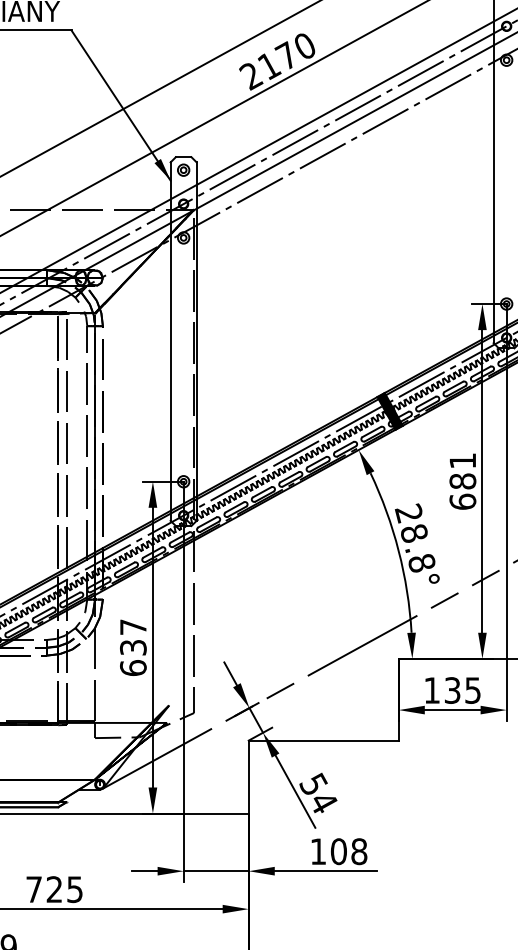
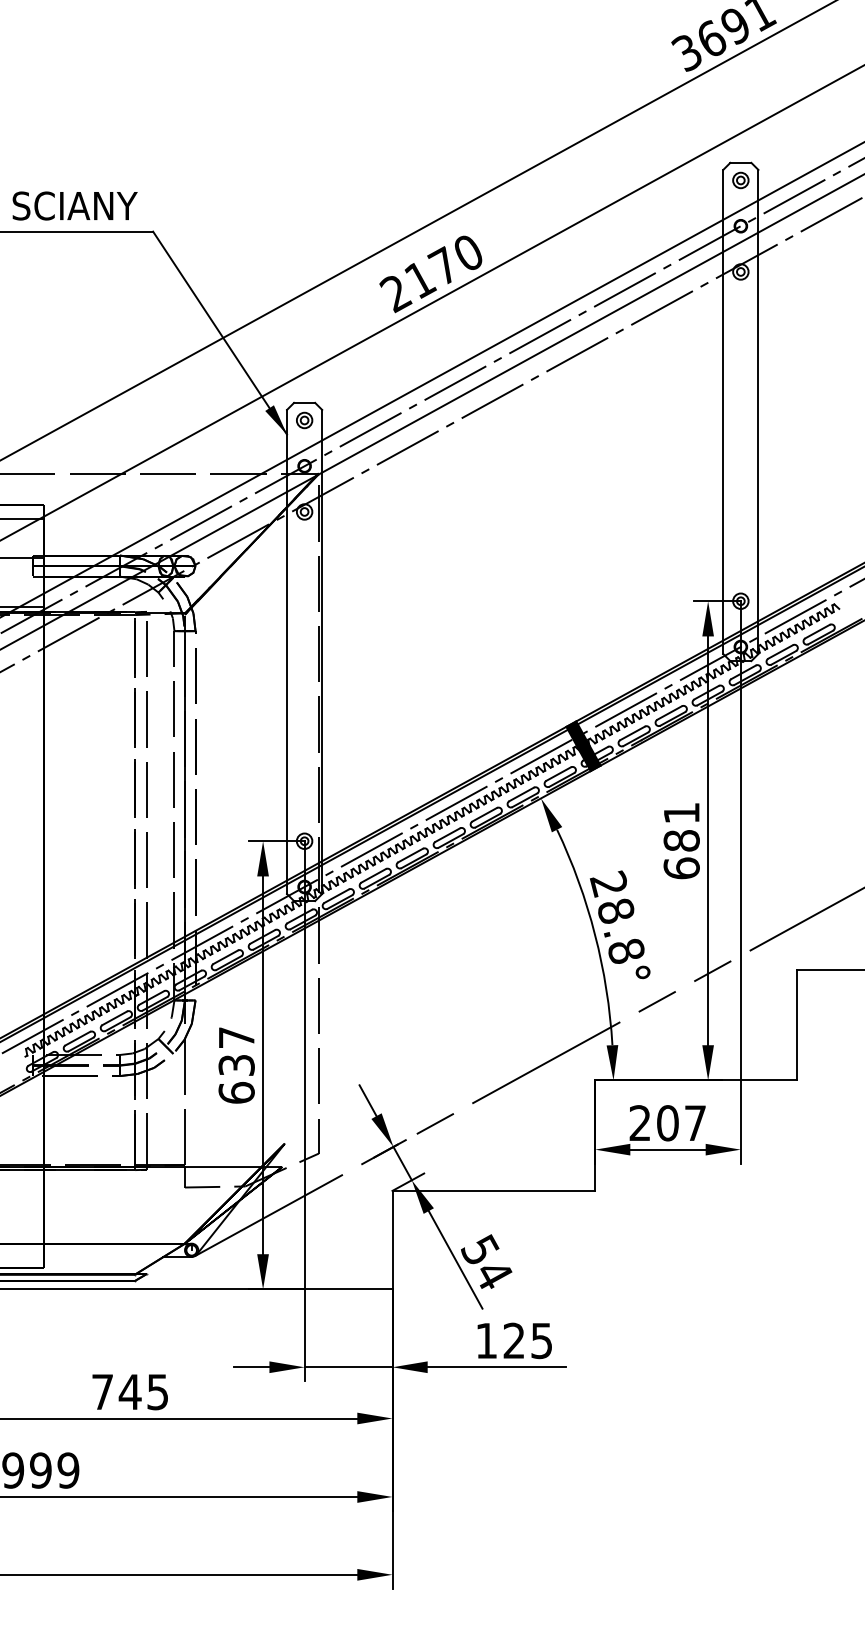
text: (452, 690) -> (667, 1123), 135 -> 207
text: (348, 851) -> (527, 1340), 108 -> 125
text: (54, 889) -> (129, 1391), 725 -> 745

